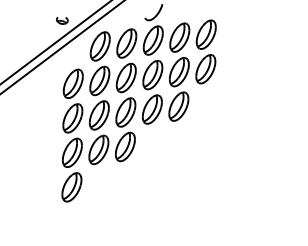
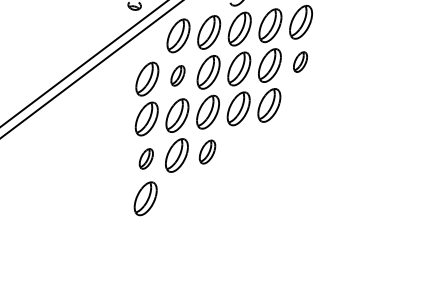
part: (205, 68) -> (300, 61), size x0.6
part: (99, 80) -> (177, 75), size x0.6
part: (125, 146) -> (207, 151), size x0.7
part: (72, 152) -> (146, 158), size x0.6

